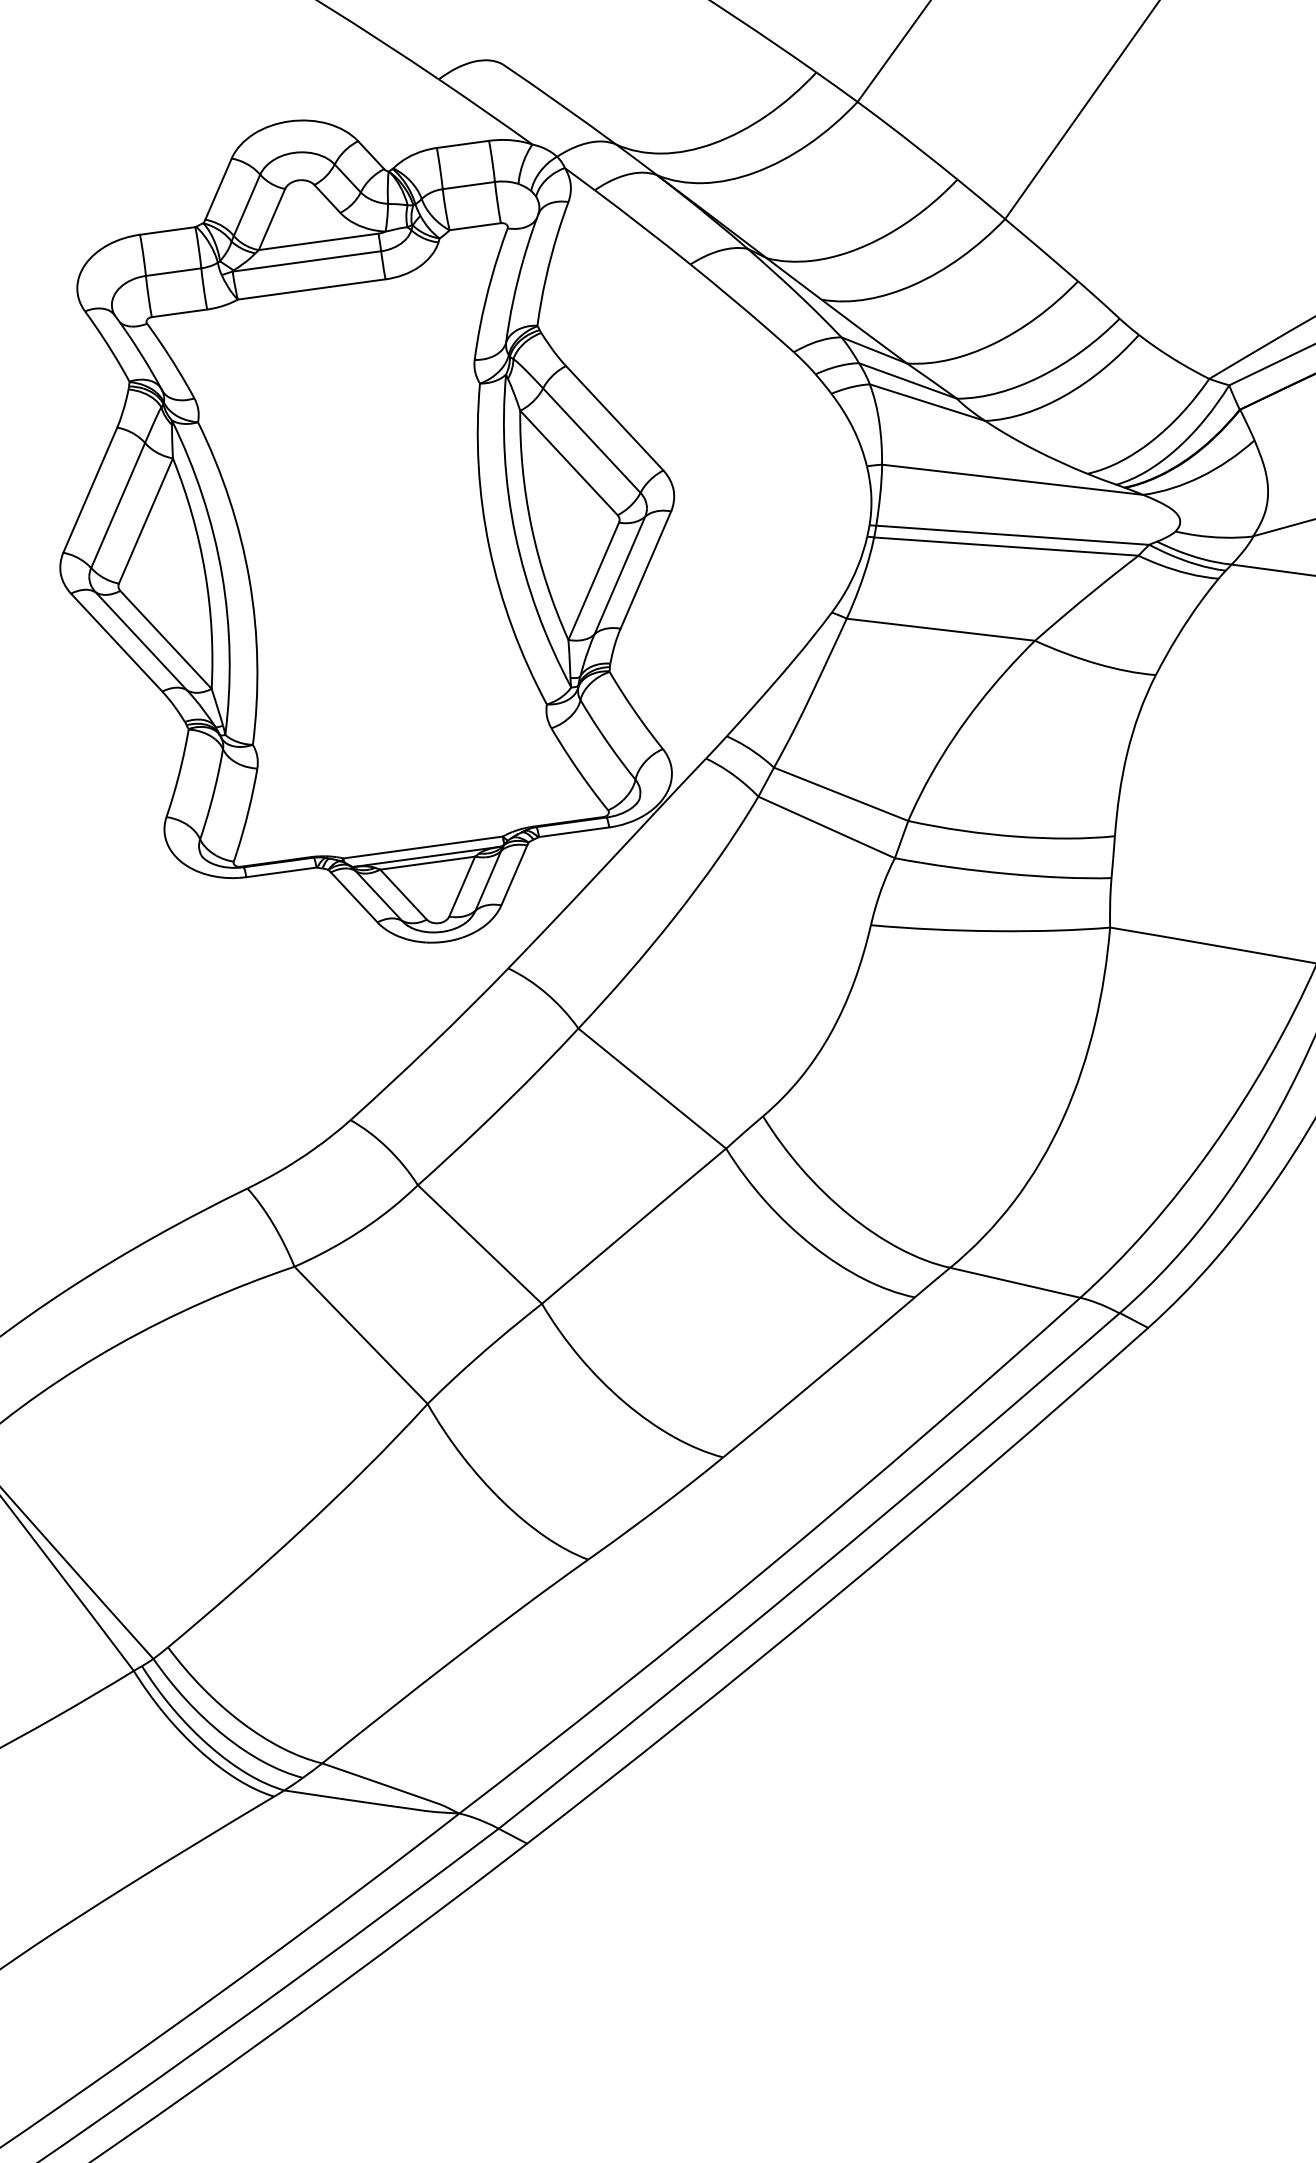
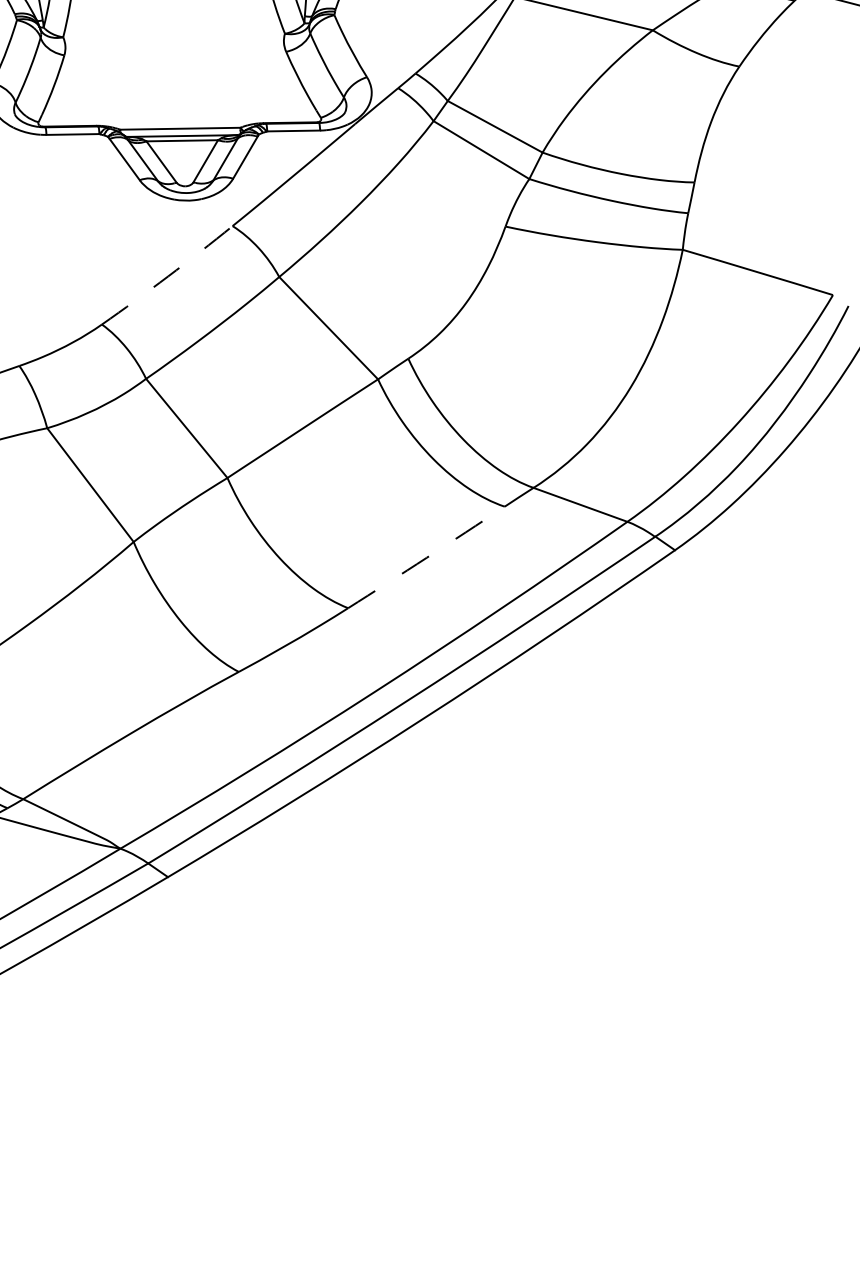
arc: (430, 1045) -> (167, 276), solid -> dashed
arc: (819, 1377) -> (426, 557), solid -> dashed

